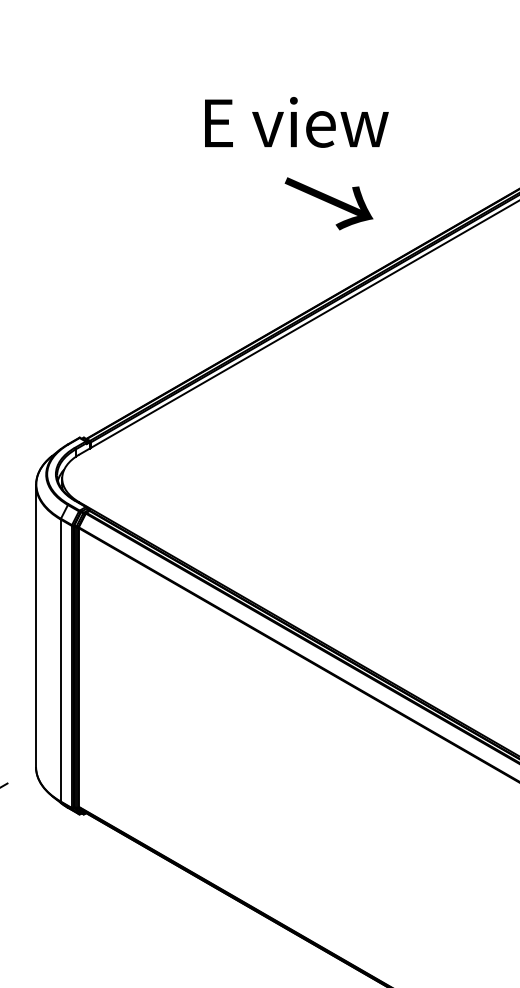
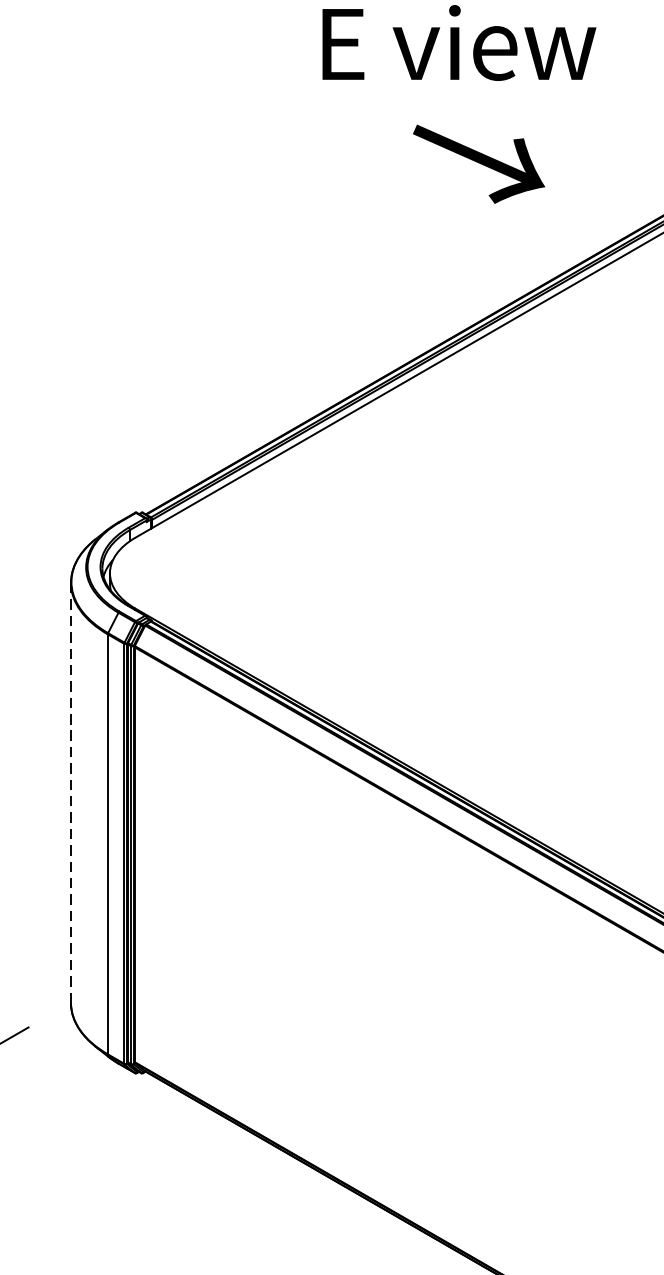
text: (328, 203) -> (478, 163), moved
line: (36, 625) -> (71, 792), solid -> dashed

